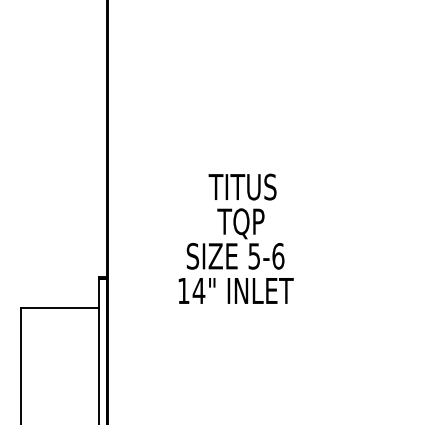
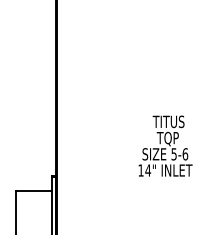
text: (235, 237) -> (165, 145), moved

